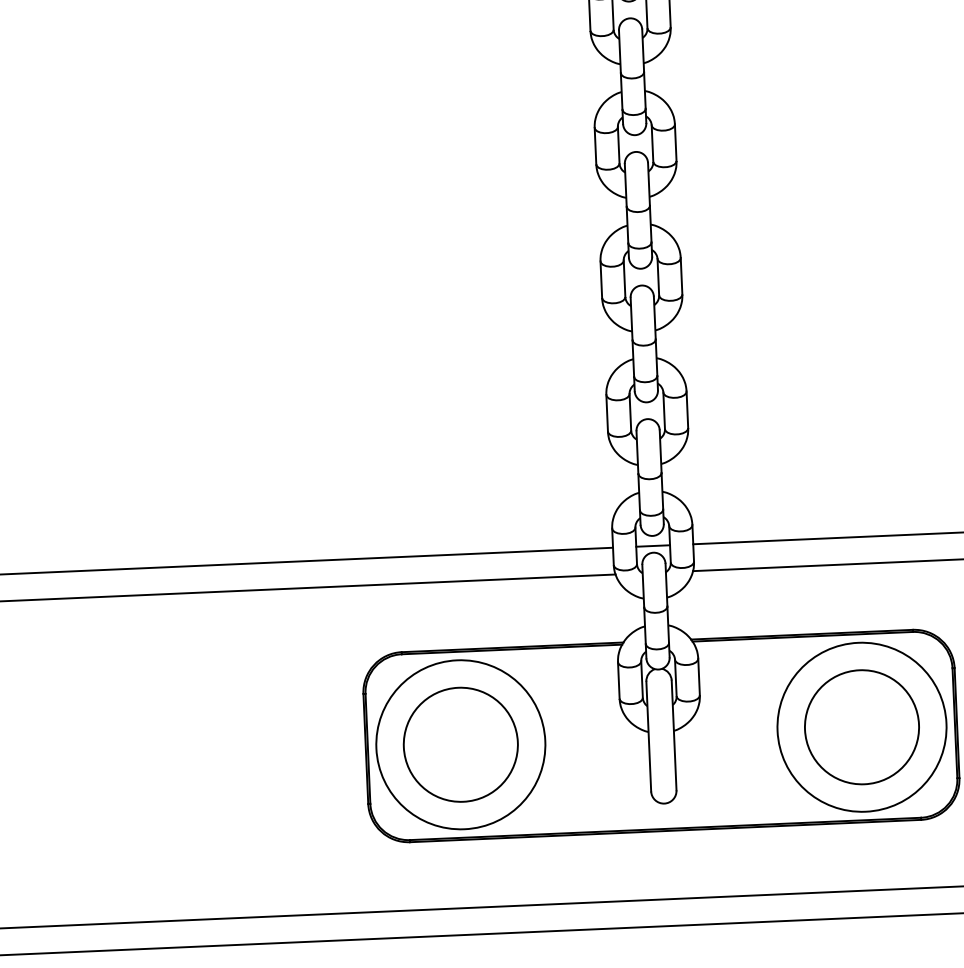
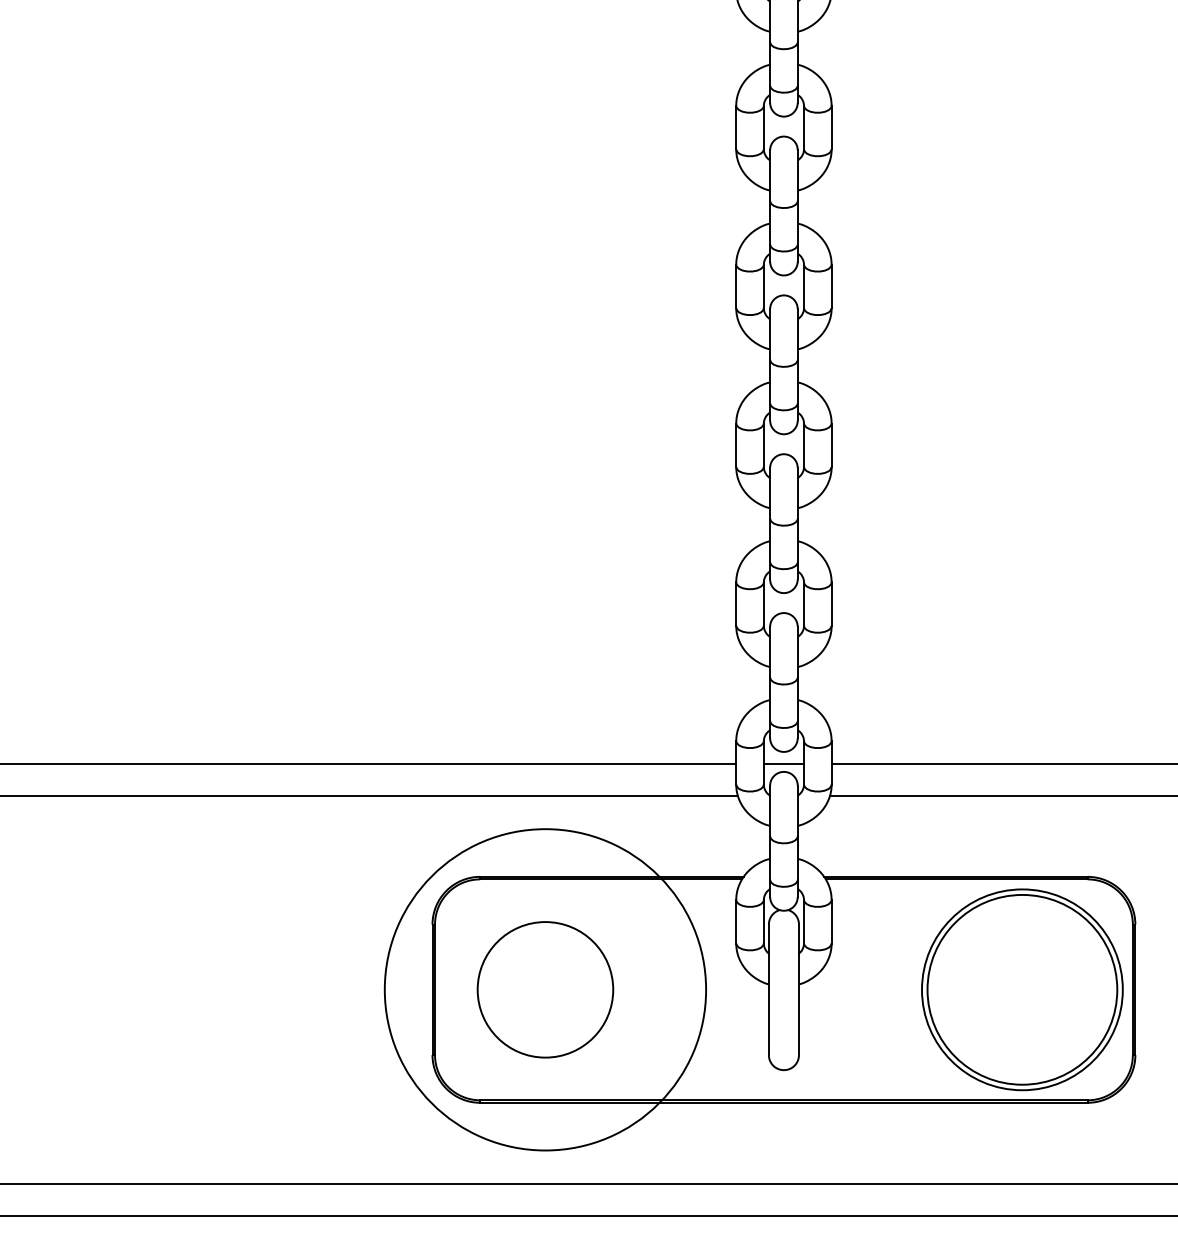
circle: (862, 726) -> (1022, 989), size x1.4
circle: (460, 744) -> (545, 989), size x1.6

